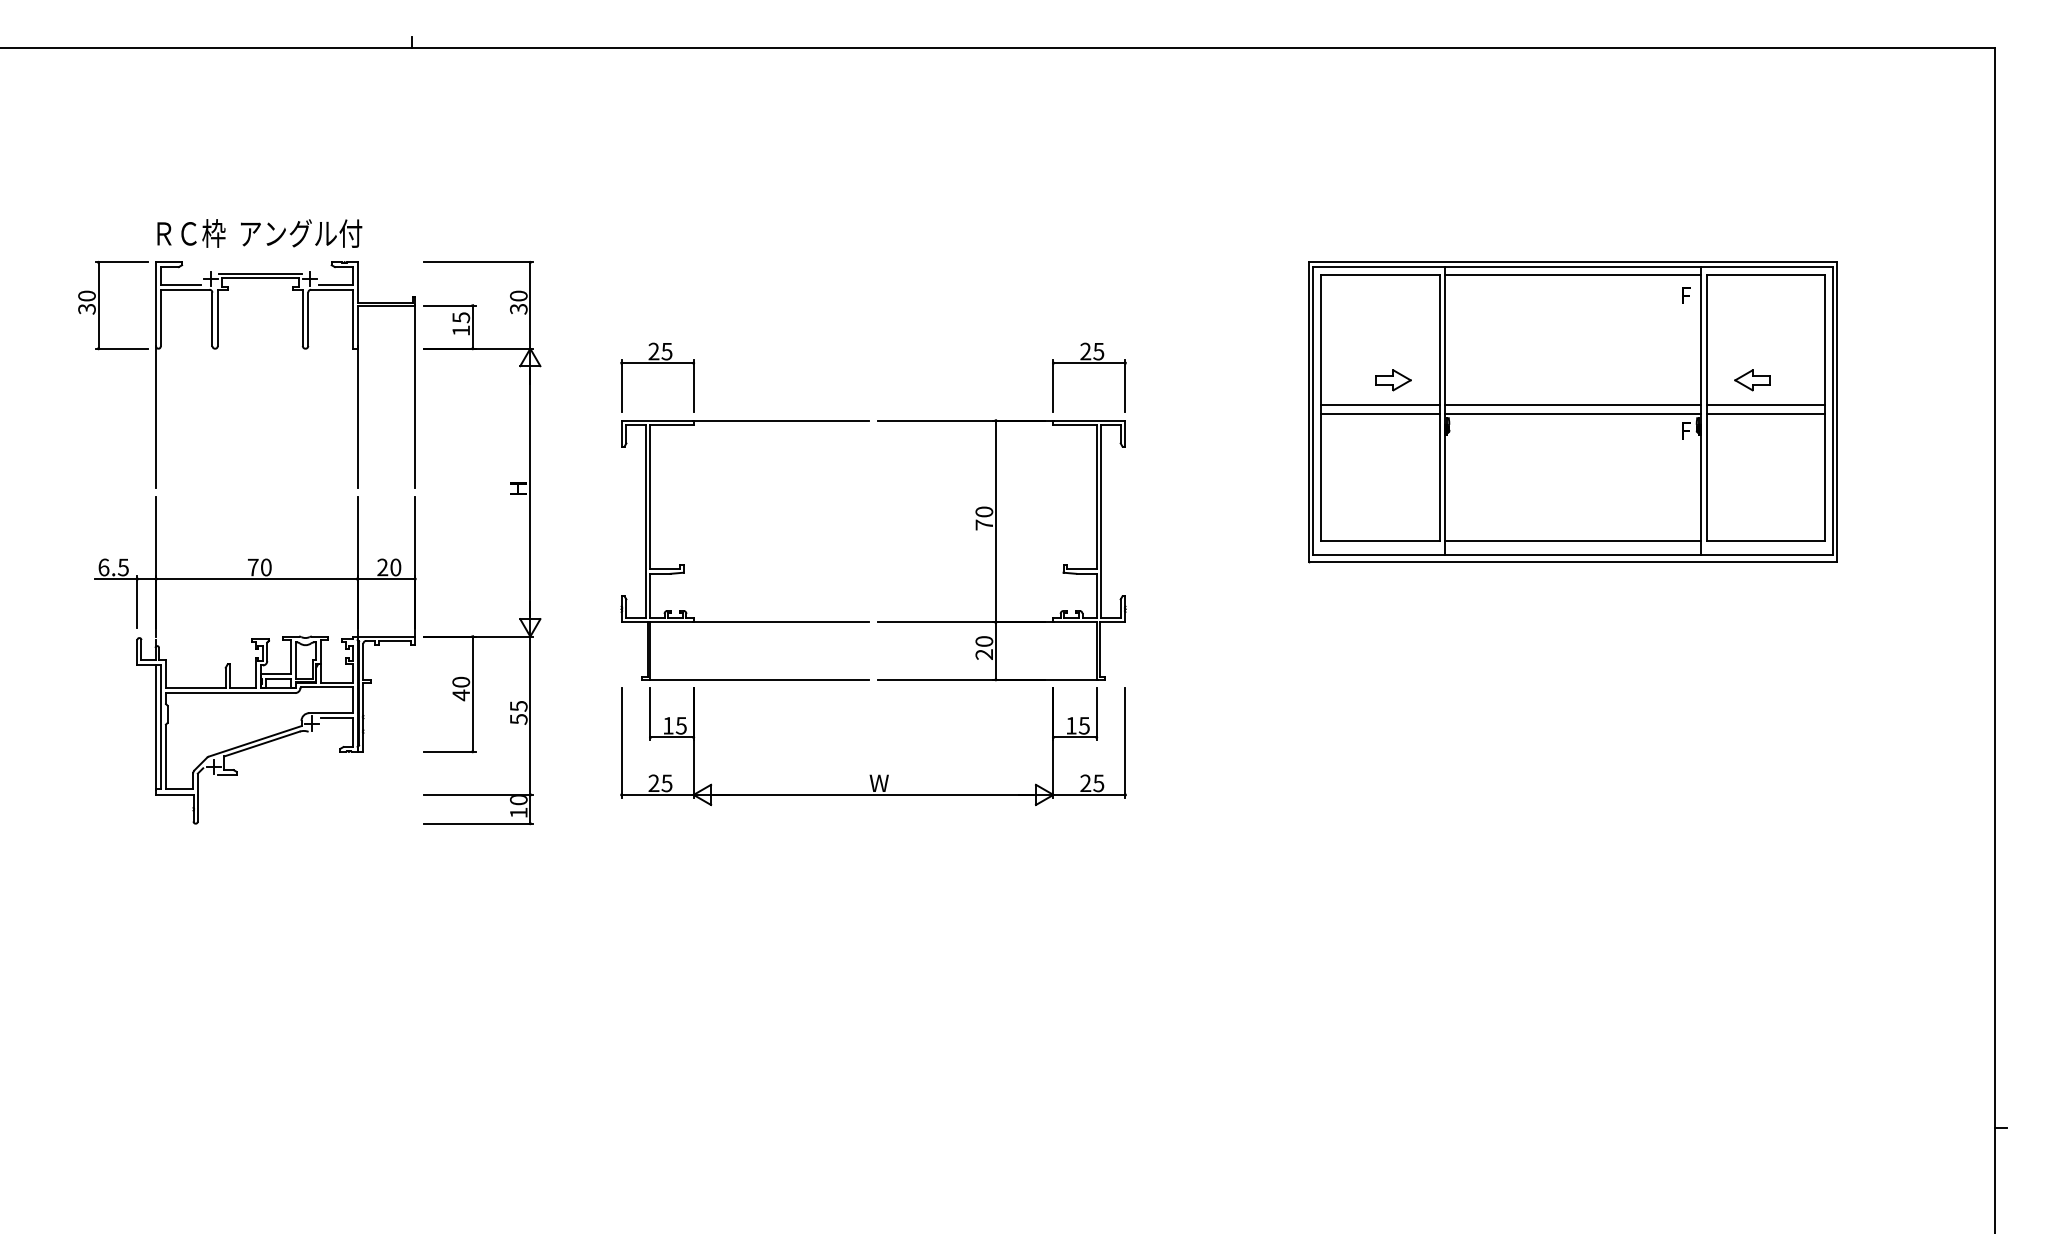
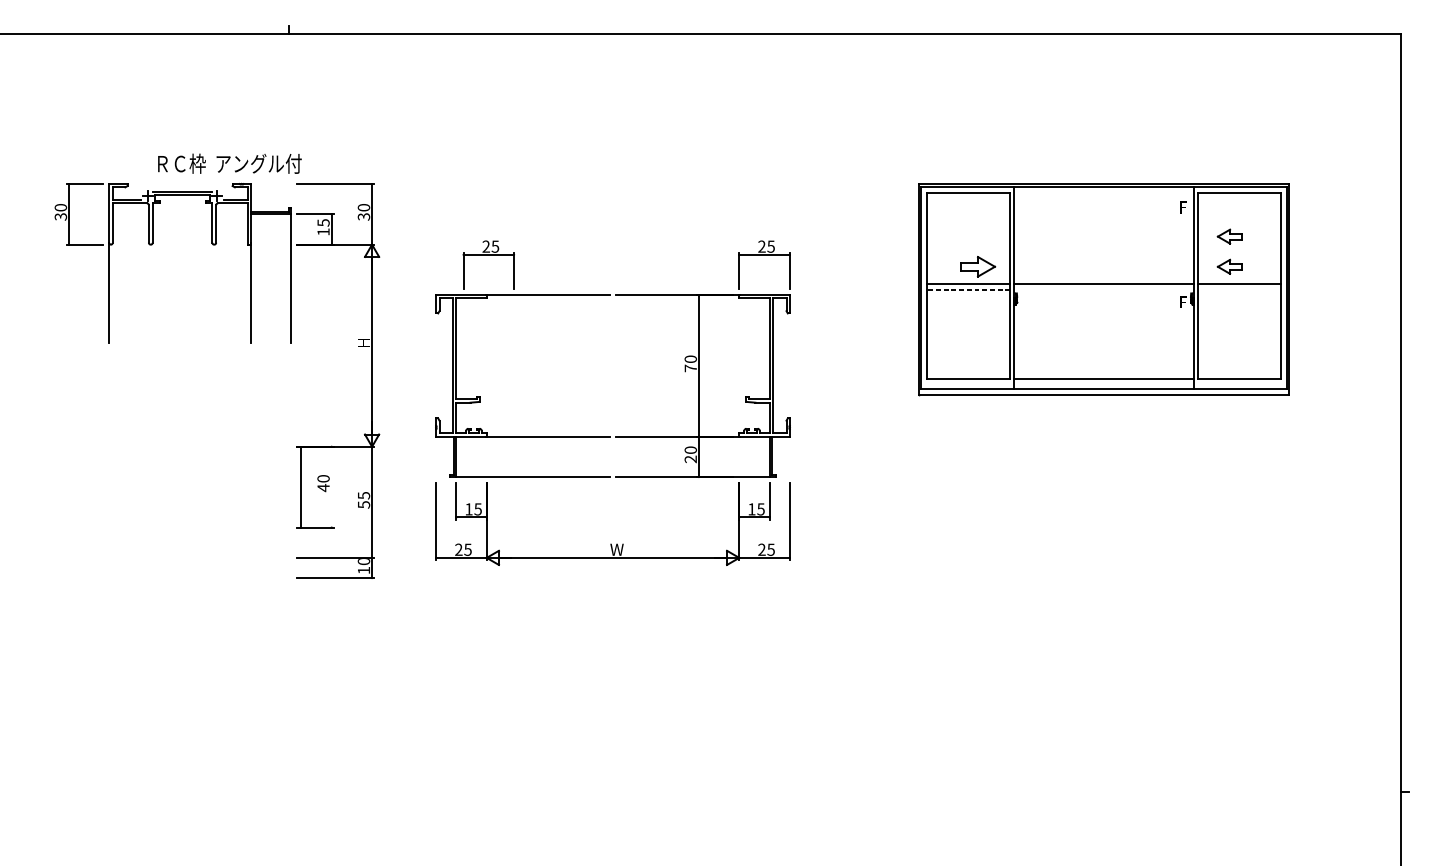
text: (259, 233) -> (229, 163), moved
line: (1572, 274) -> (1103, 192), removed
part: (1752, 337) -> (1230, 236), added
part: (657, 363) -> (488, 255), moved
part: (1393, 380) -> (978, 266), size x1.4
line: (1379, 413) -> (968, 290), solid -> dashed
line: (1572, 413) -> (1103, 290), removed
line: (1765, 413) -> (1239, 290), removed
part: (255, 660) -> (179, 463), removed
line: (472, 693) -> (300, 486), moved

